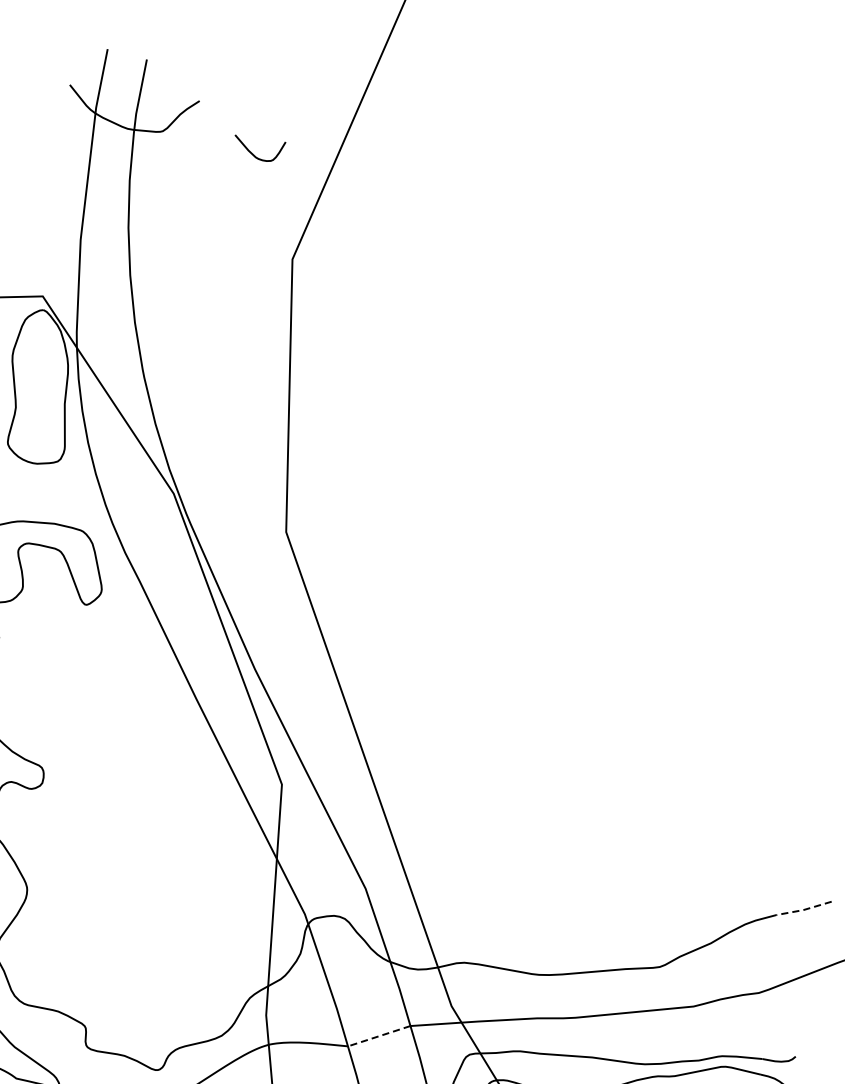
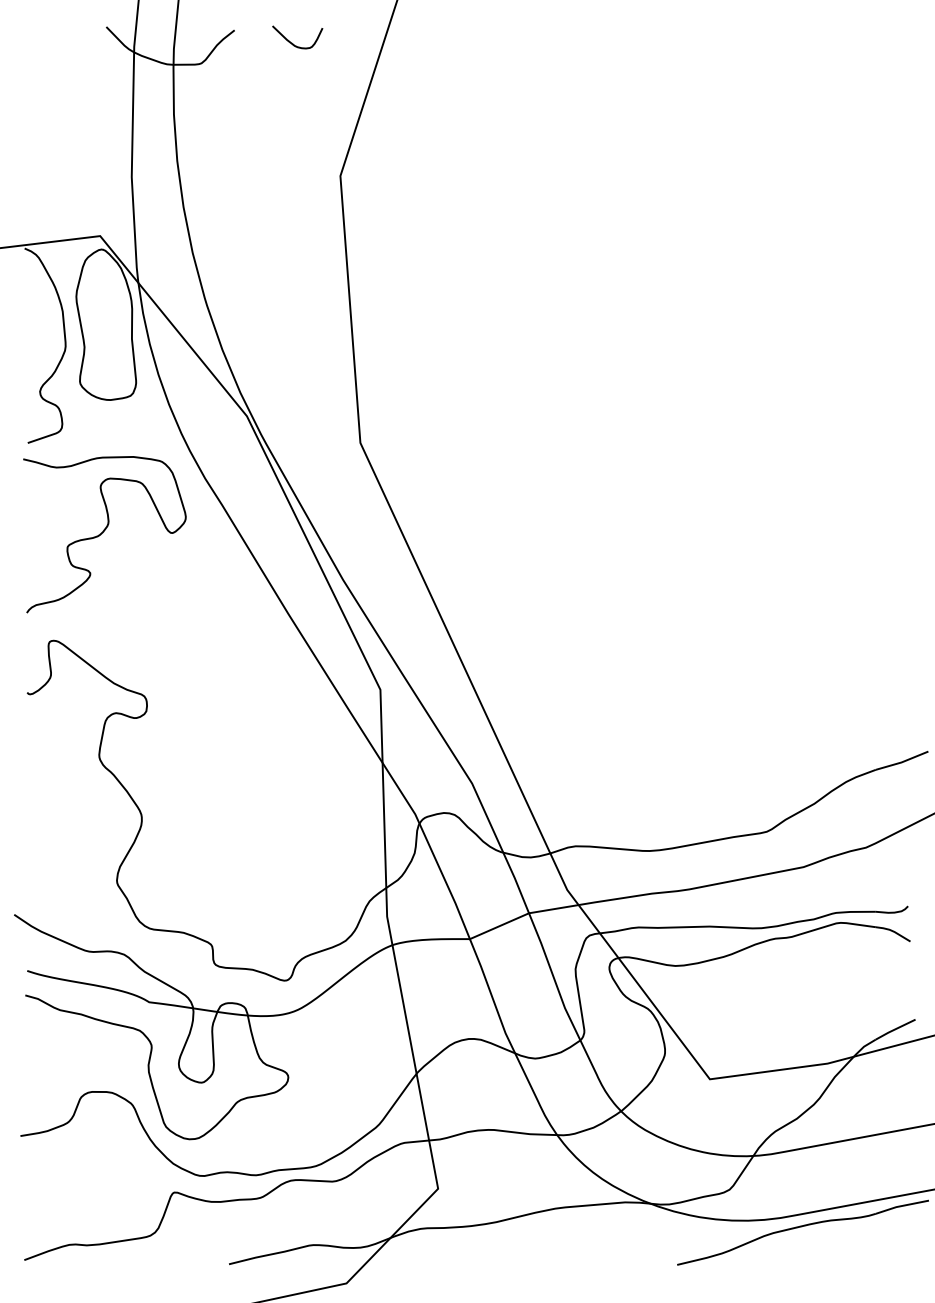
curve: (253, 153) -> (292, 42), moved
line: (803, 910) -> (901, 762), dashed -> solid
line: (379, 1036) -> (499, 926), dashed -> solid

